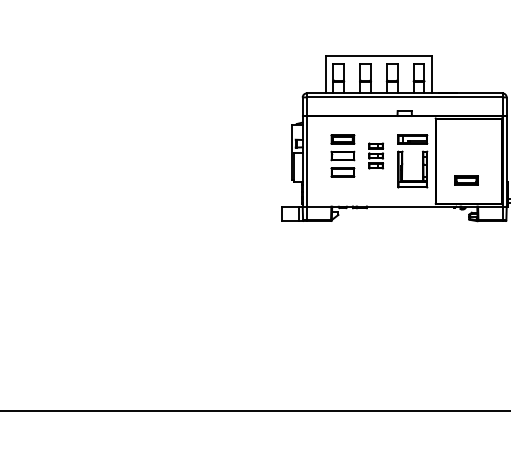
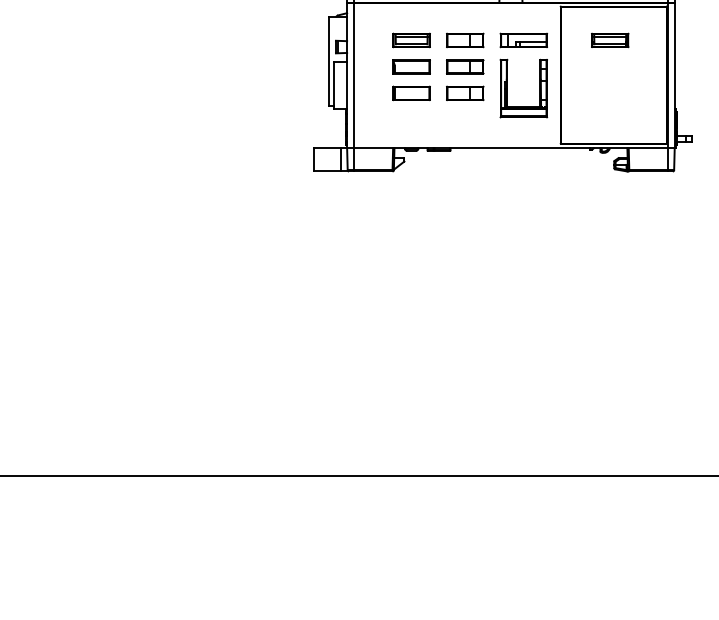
part: (375, 155) -> (463, 66), size x1.67
part: (466, 180) -> (610, 40), moved

